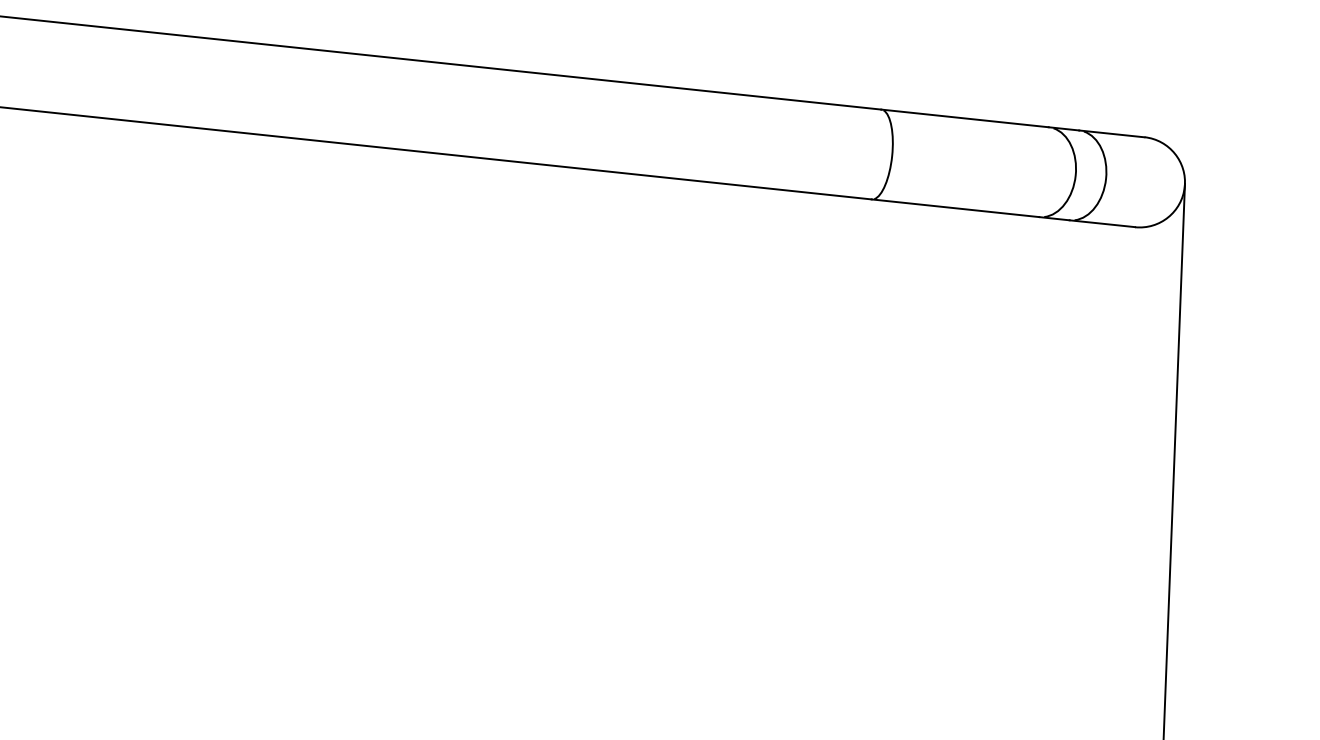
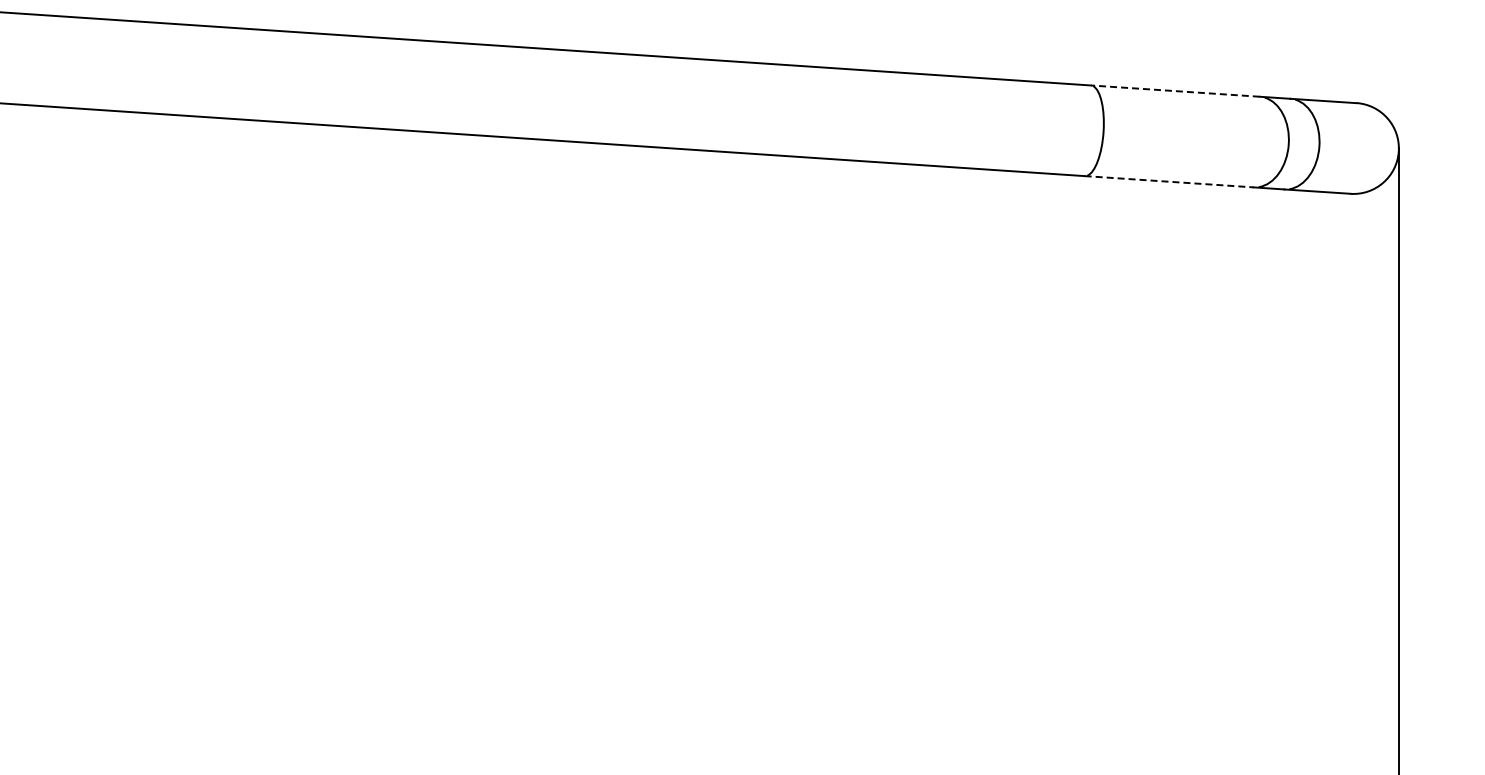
line: (965, 118) -> (1175, 91), solid -> dashed
line: (955, 208) -> (1169, 181), solid -> dashed

